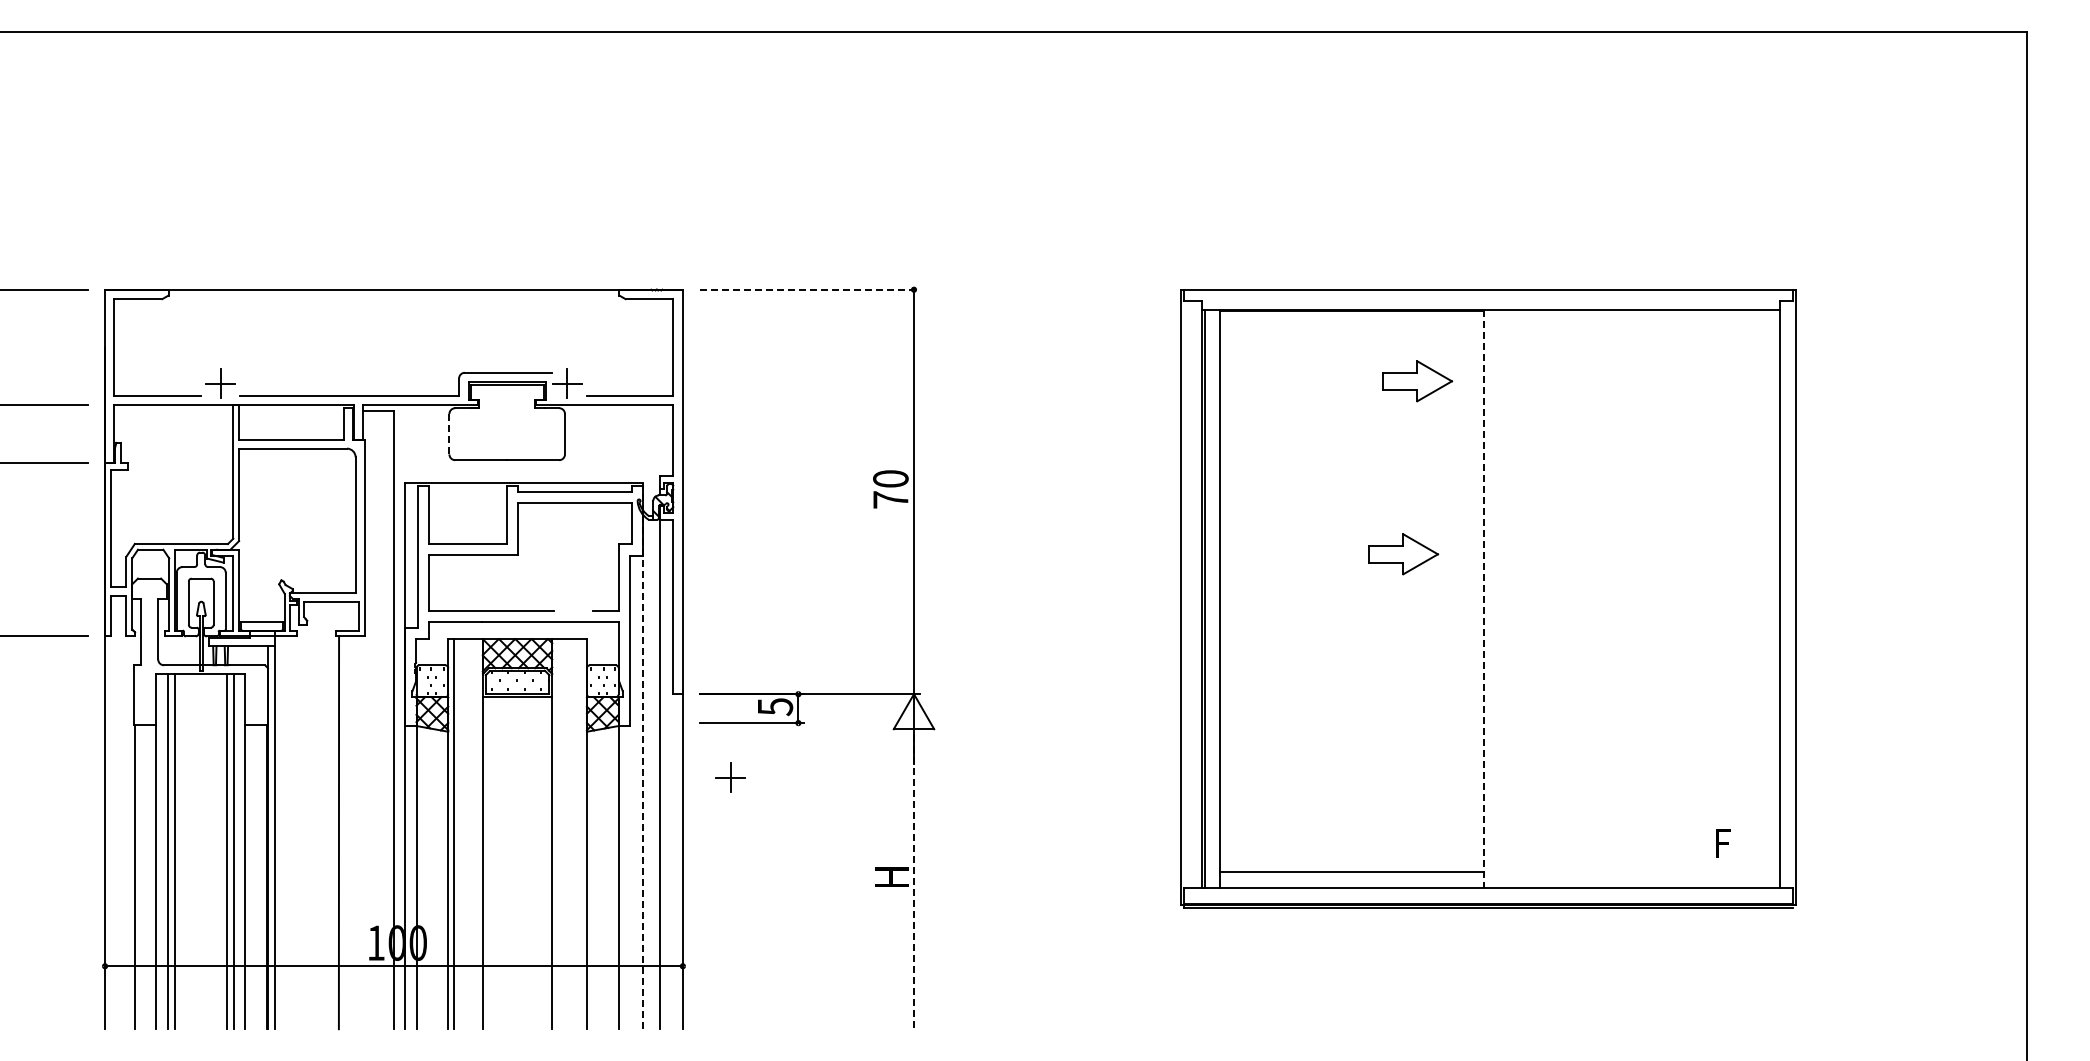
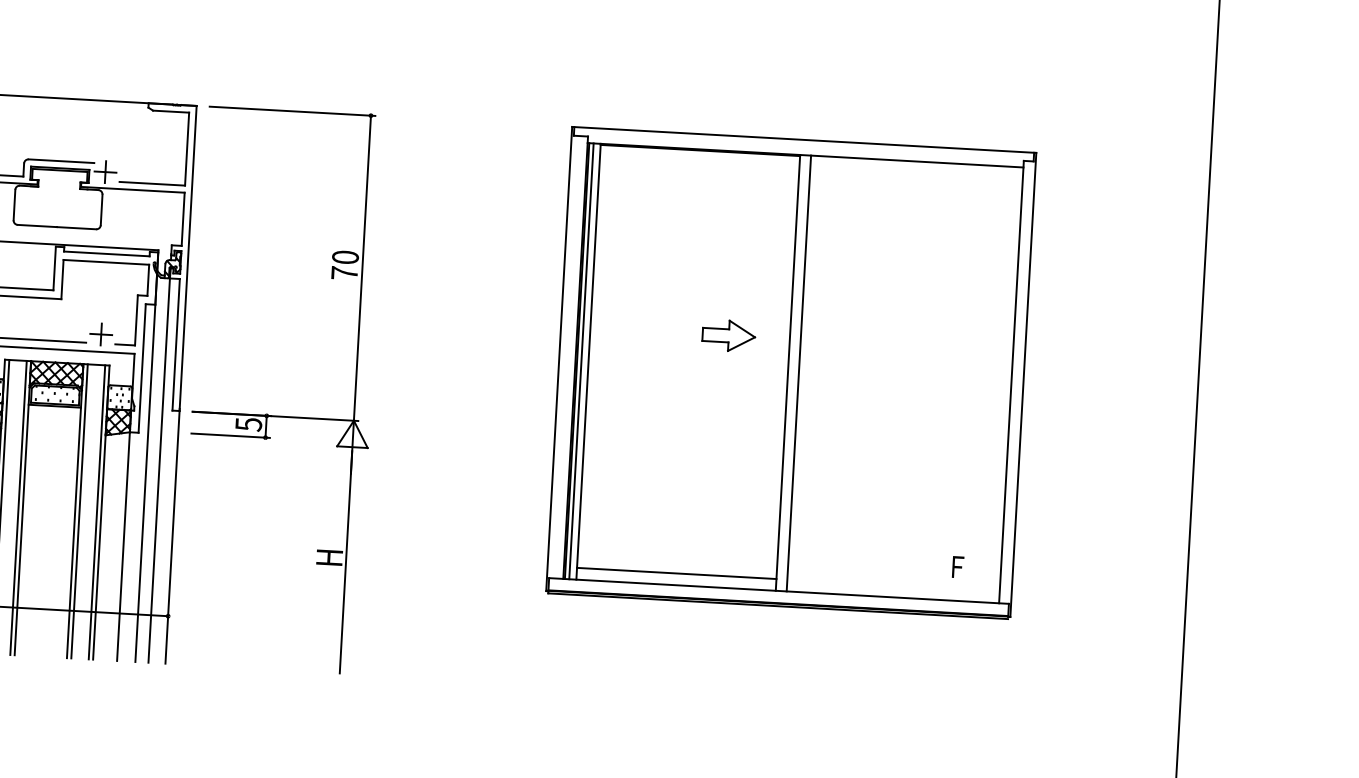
line: (809, 289) -> (292, 111), dashed -> solid
part: (1417, 381) -> (746, 206), removed
line: (449, 434) -> (14, 205), dashed -> solid
line: (1210, 598) -> (581, 361), added
line: (1484, 598) -> (788, 372), dashed -> solid
line: (1498, 598) -> (798, 373), added
line: (643, 756) -> (147, 456), dashed -> solid
part: (730, 777) -> (101, 334), moved
line: (477, 834) -> (18, 508), added
line: (558, 834) -> (79, 511), added
line: (581, 834) -> (97, 512), added
line: (914, 882) -> (346, 562), dashed -> solid

